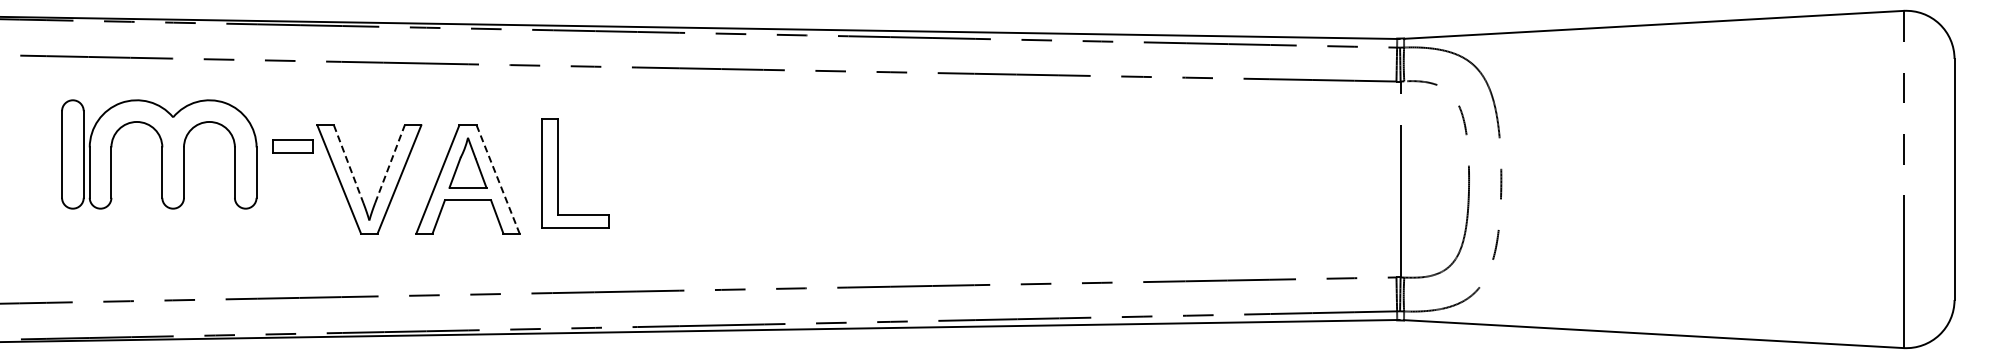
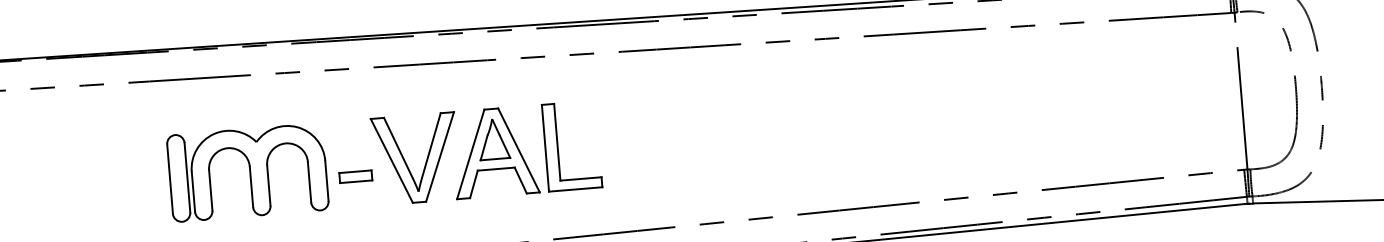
part: (292, 146) -> (355, 176), moved
part: (159, 154) -> (248, 172), moved
line: (348, 164) -> (398, 148), dashed -> solid
line: (390, 164) -> (431, 145), dashed -> solid
part: (558, 173) -> (558, 147), moved
line: (498, 179) -> (519, 150), dashed -> solid

